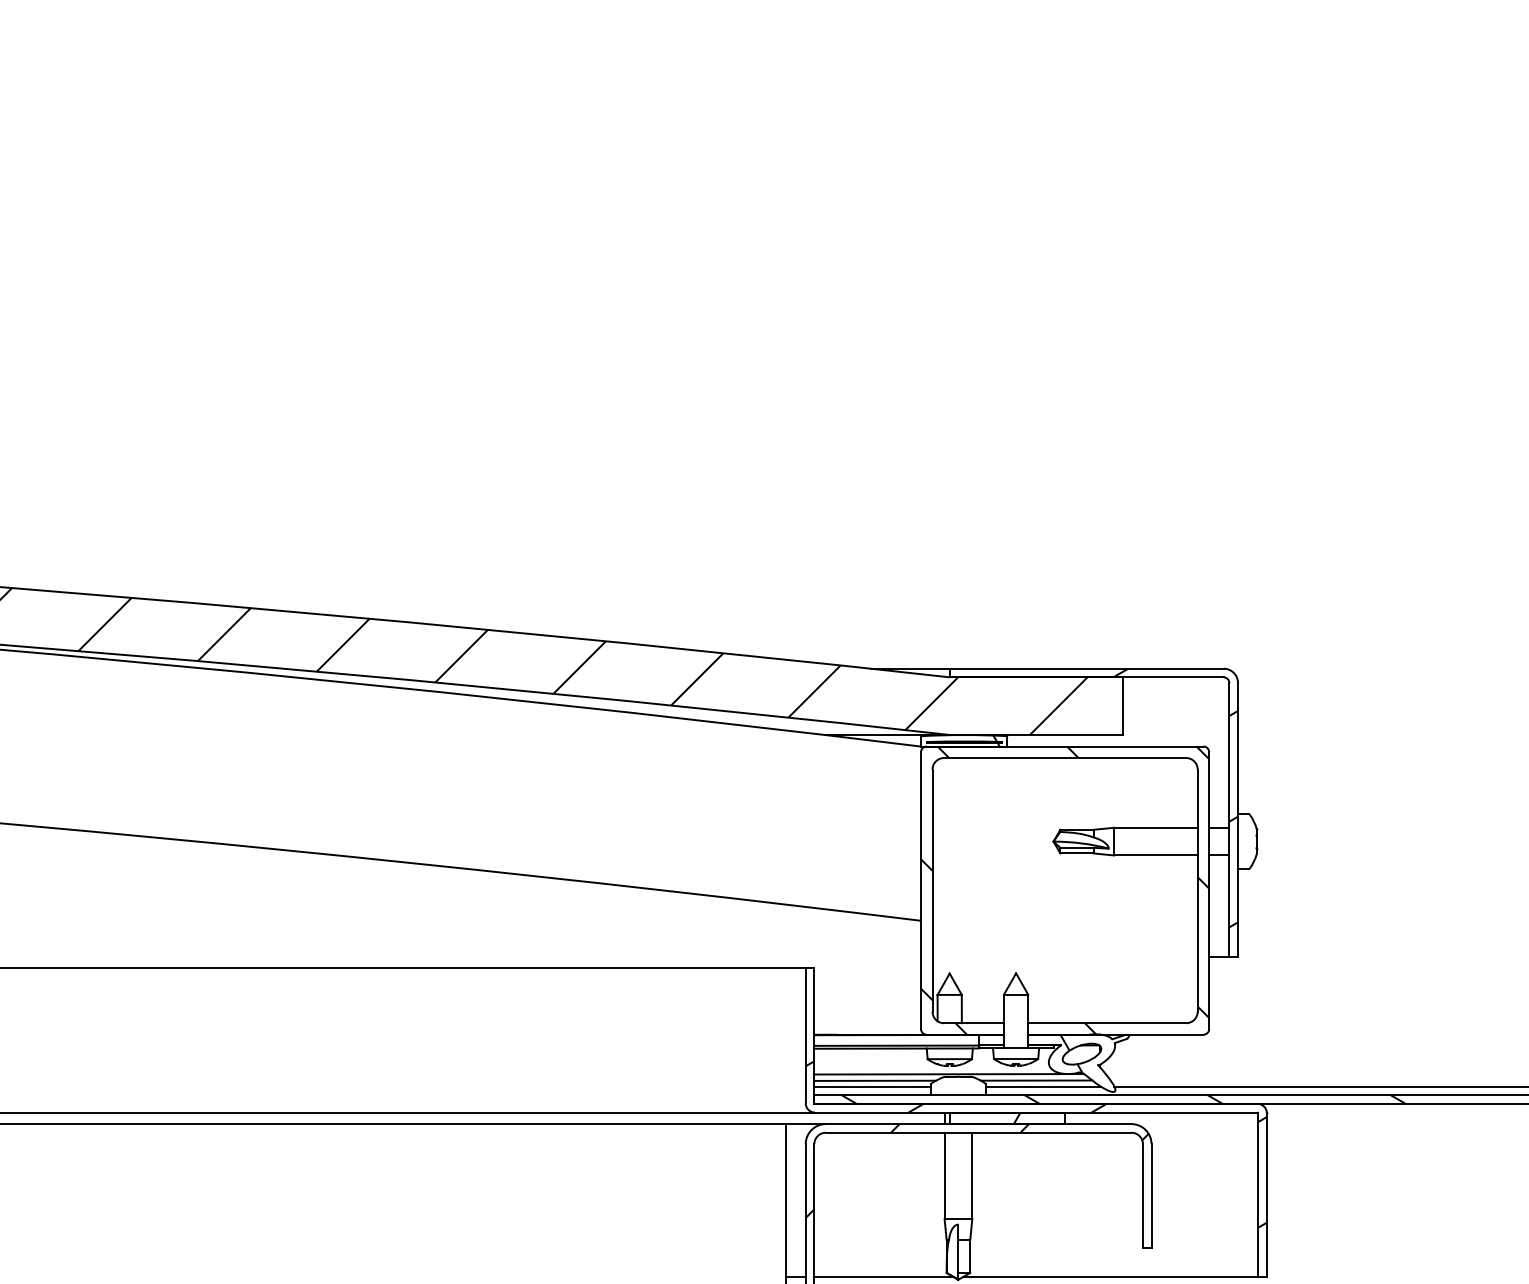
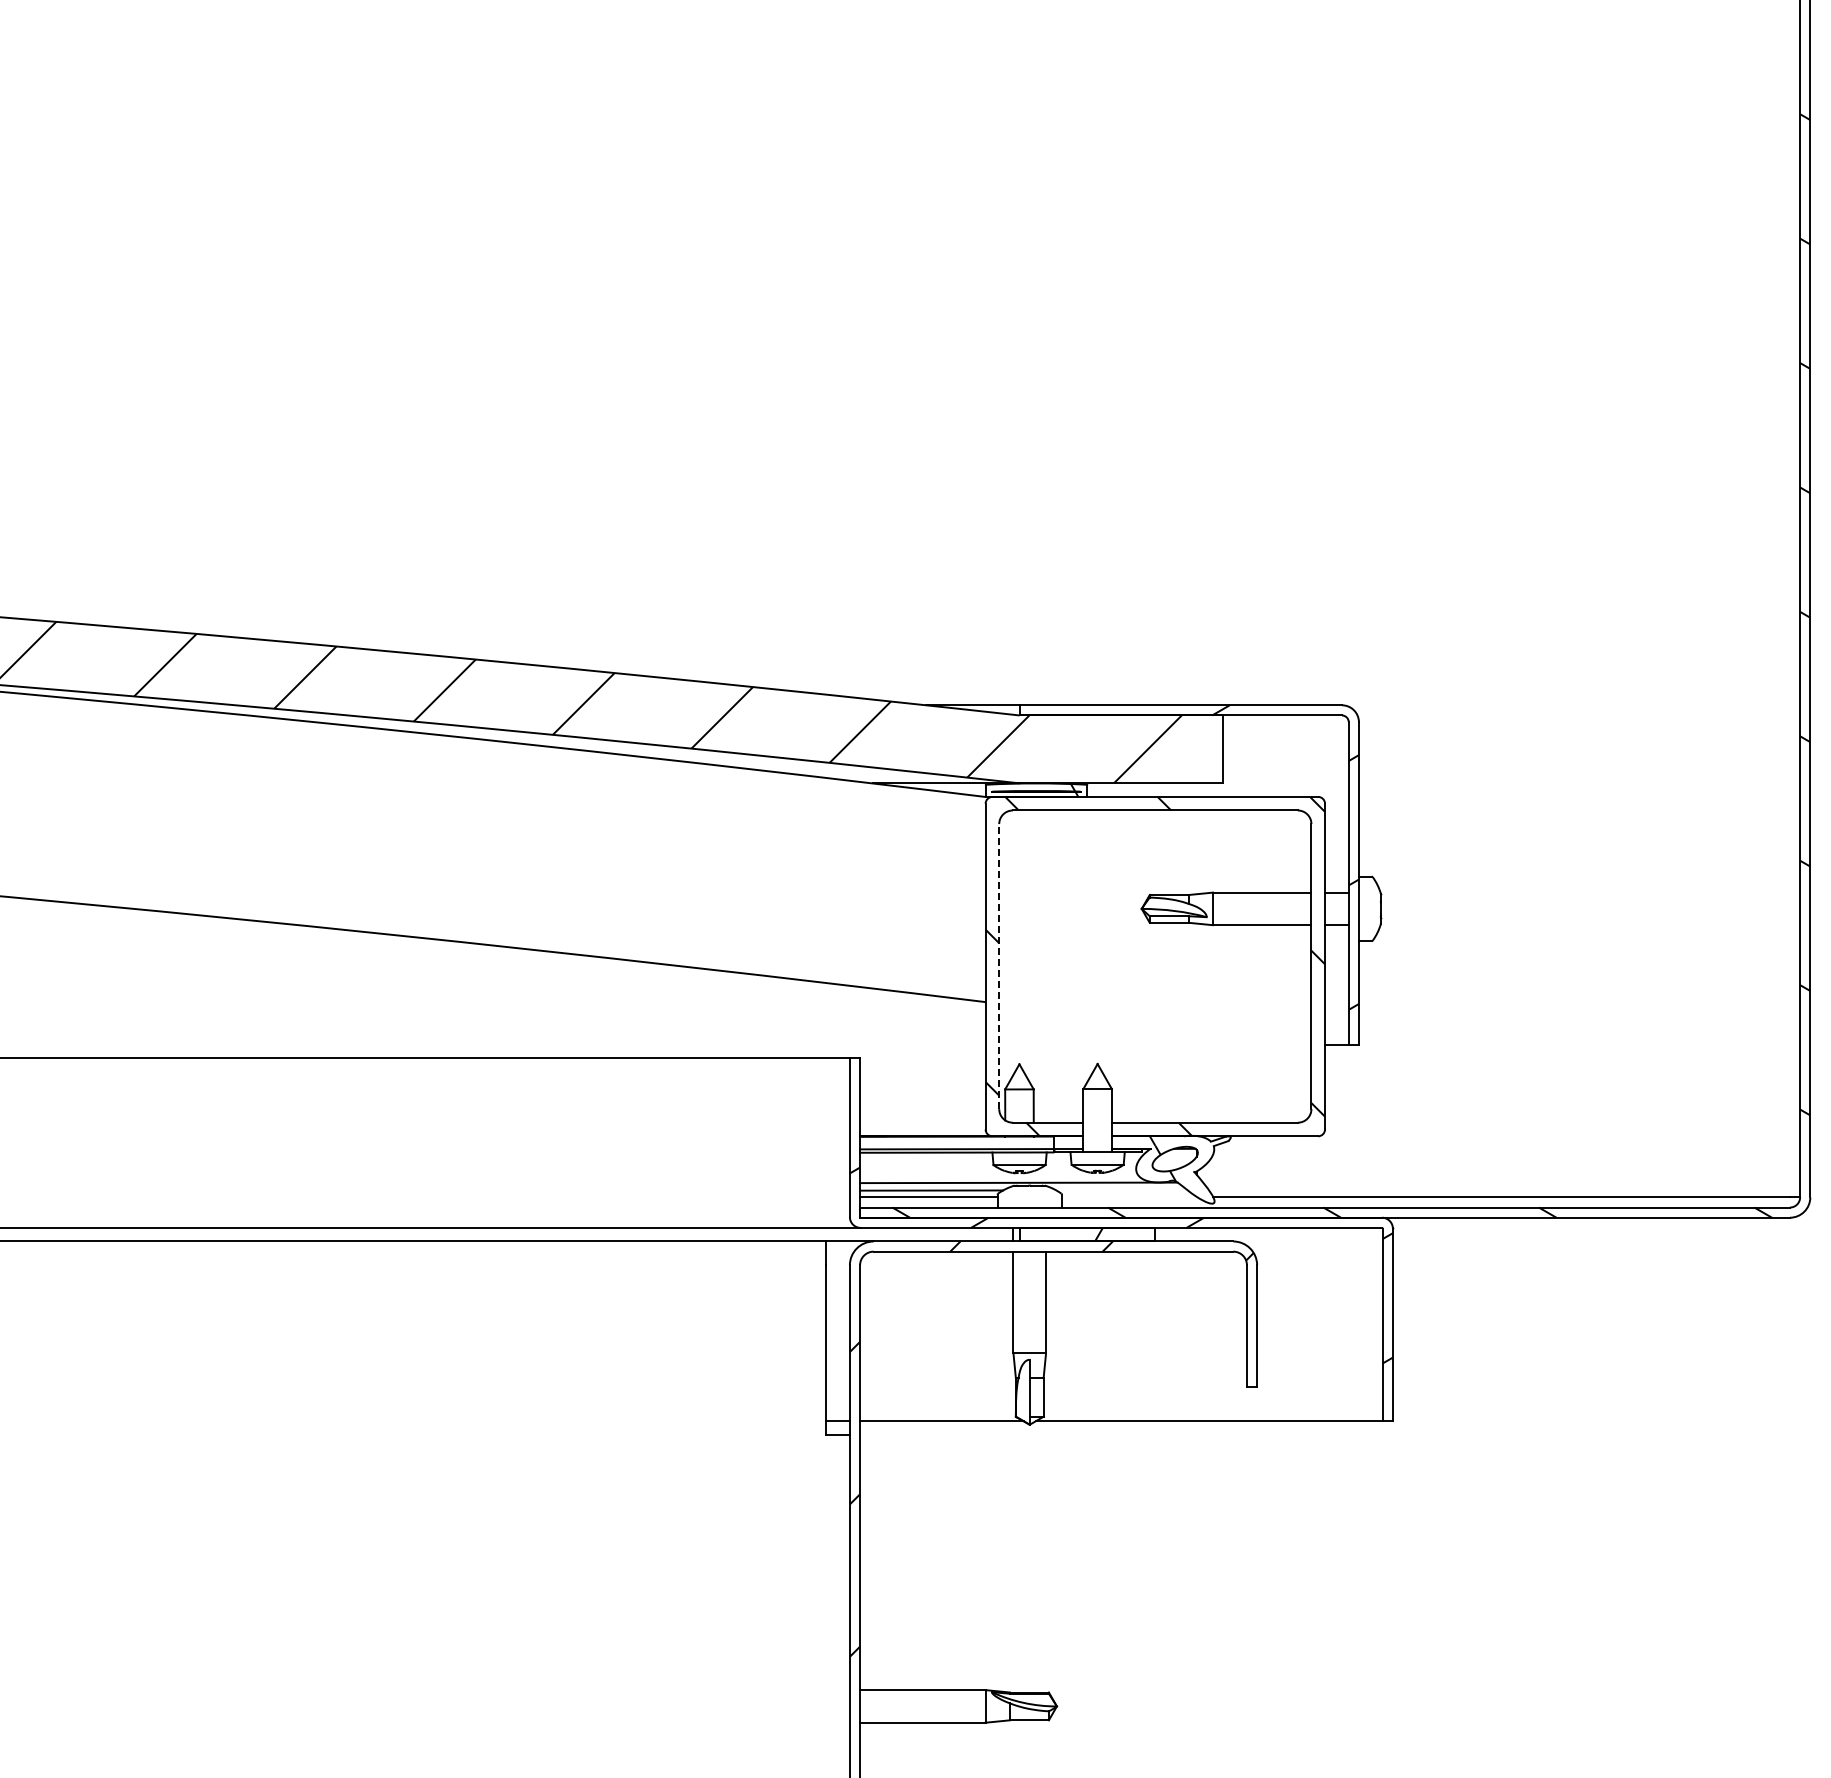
line: (932, 890) -> (999, 966), solid -> dashed
line: (1036, 1080) -> (1121, 1190), removed
line: (1043, 1086) -> (1129, 1197), removed

